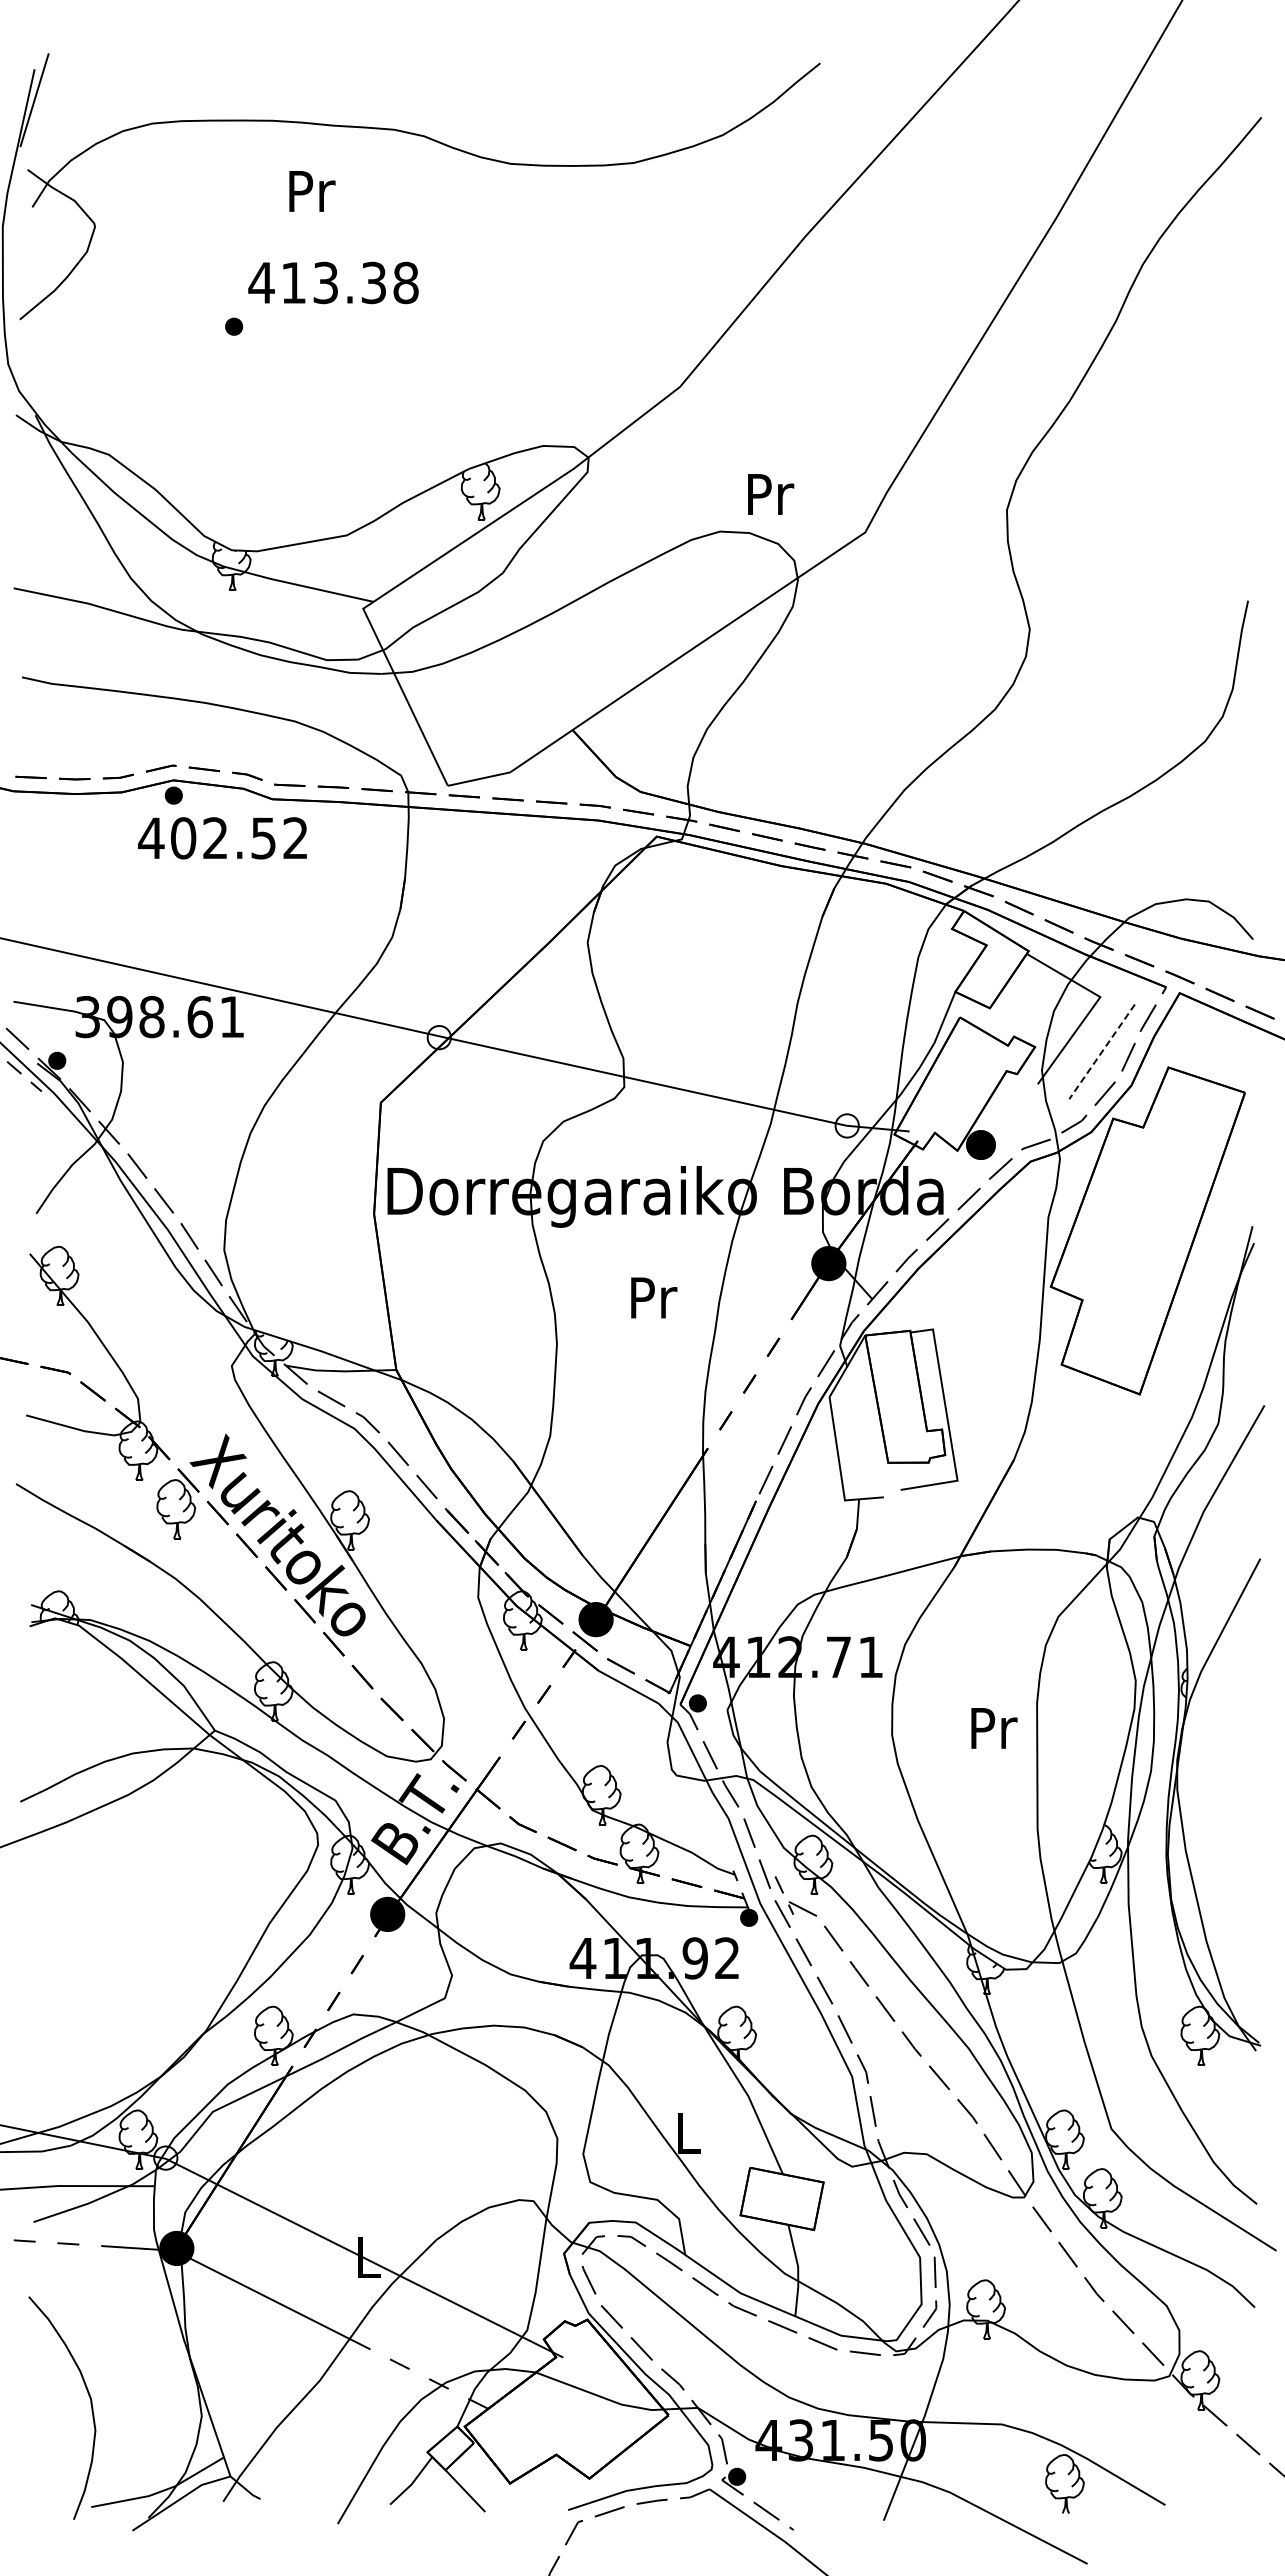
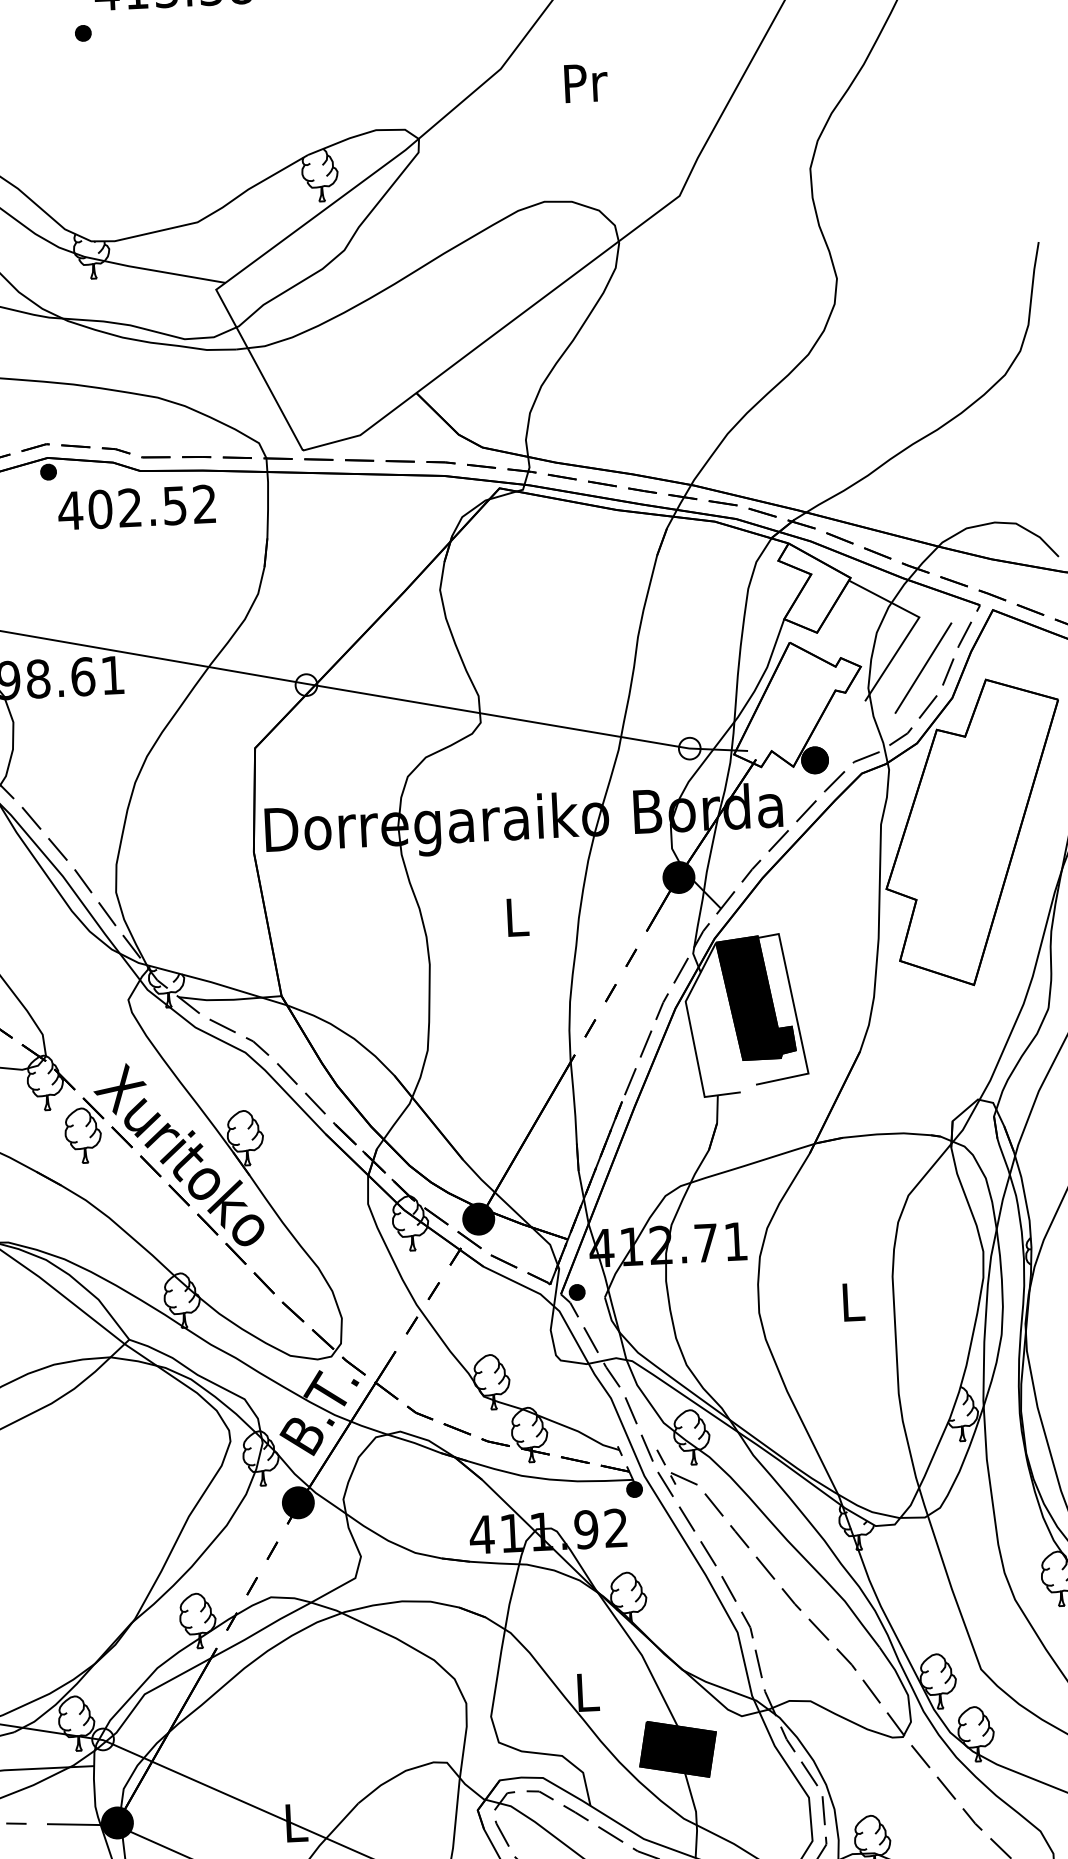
text: (771, 494) -> (586, 83), moved
text: (222, 838) -> (136, 507), moved
line: (1102, 1051) -> (923, 667), dashed -> solid
text: (654, 1297) -> (518, 916), Pr -> L
fill: (905, 1396) -> (756, 997), added
text: (994, 1728) -> (854, 1302), Pr -> L
fill: (781, 2198) -> (677, 1749), added

